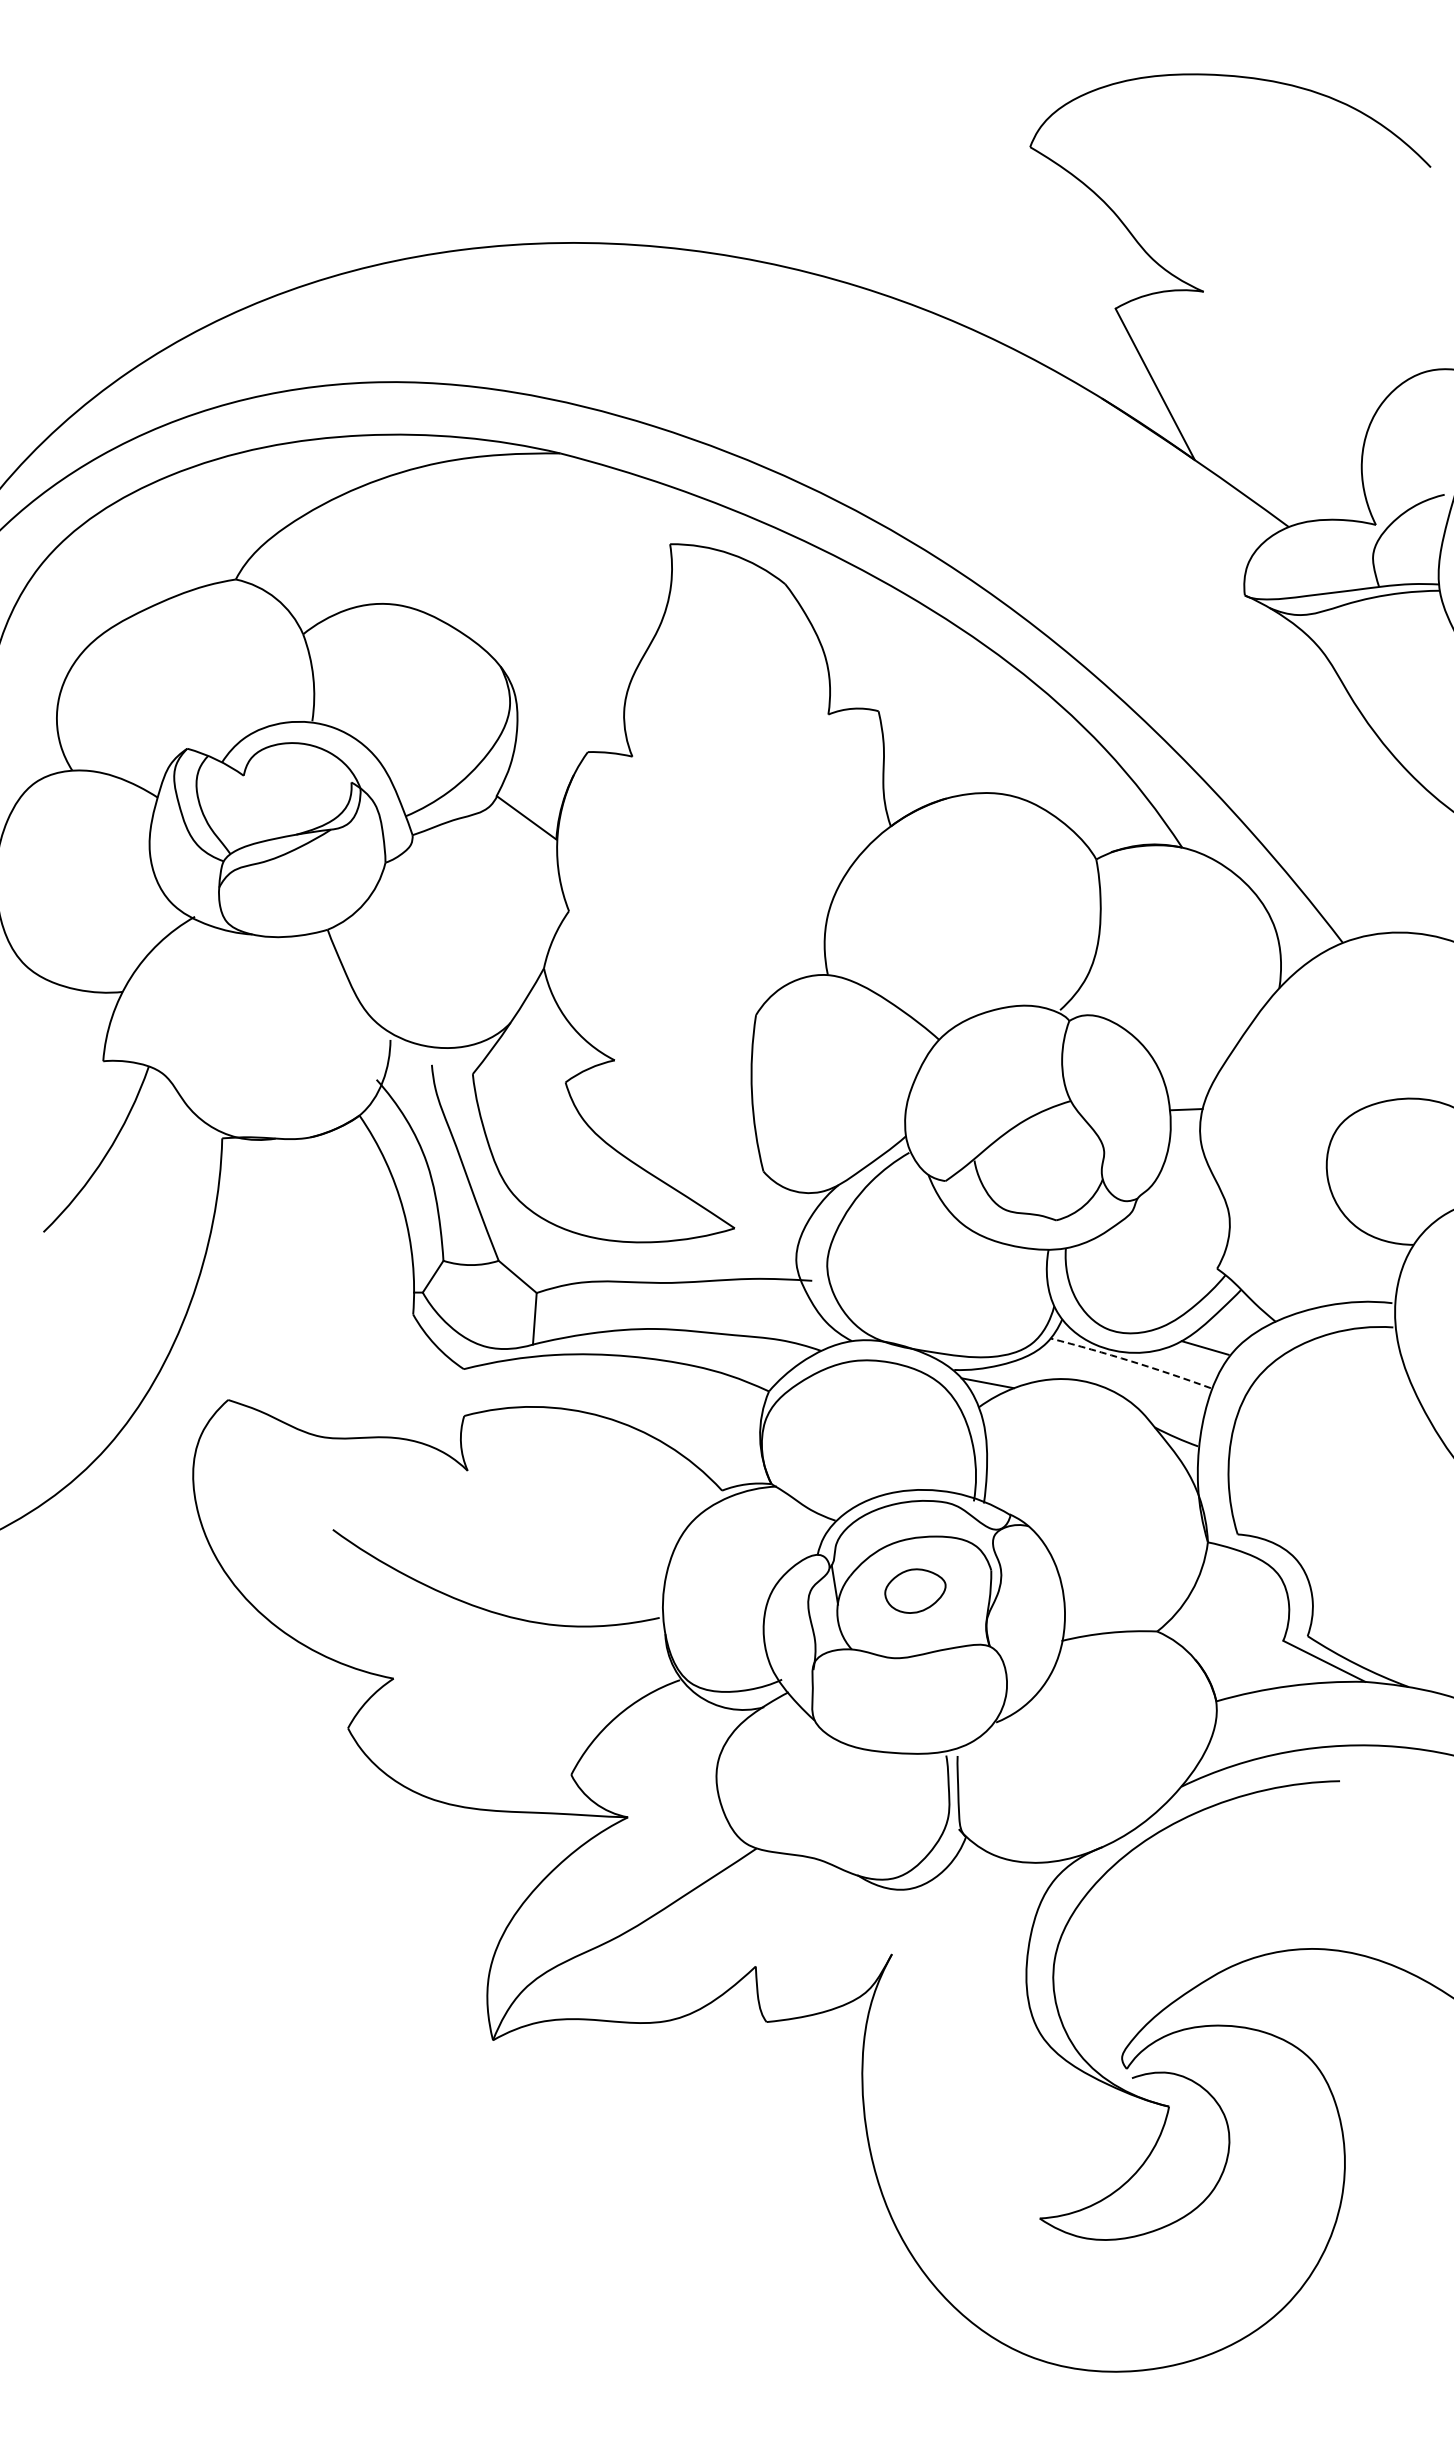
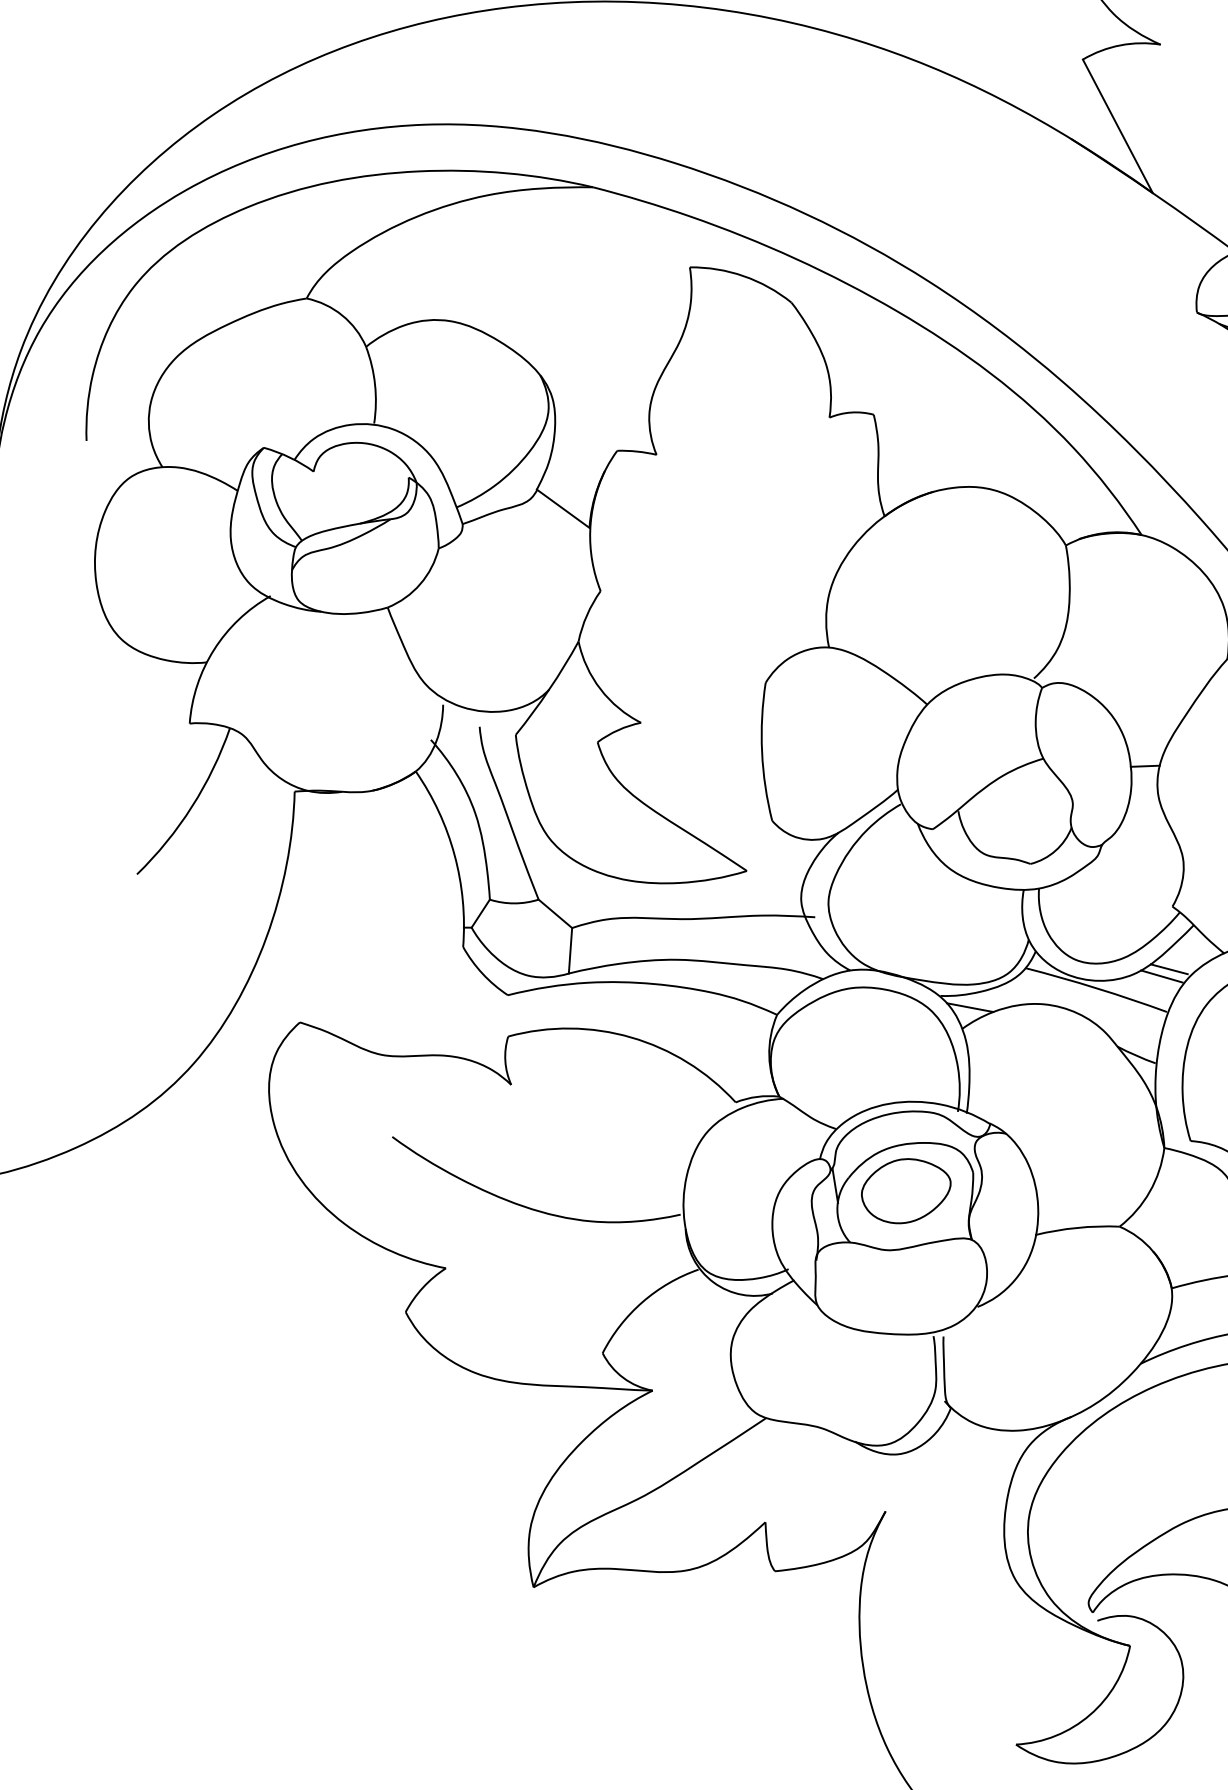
line: (1213, 1339) -> (1169, 969), added
arc: (1131, 1361) -> (1096, 988), dashed -> solid
part: (915, 1590) -> (906, 1190), size x1.67

